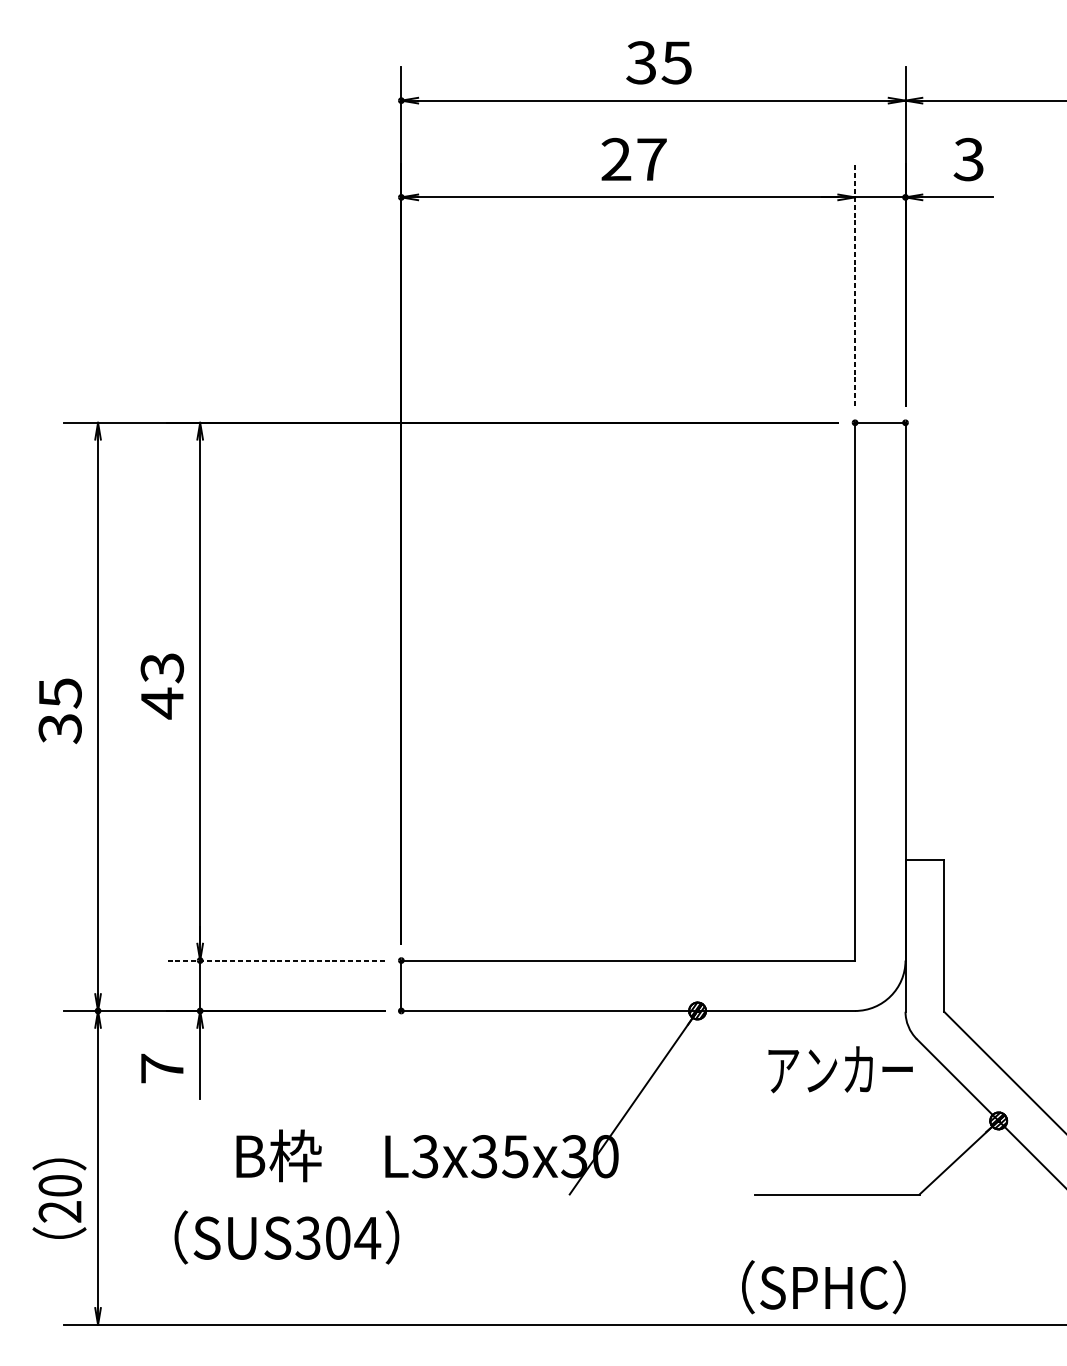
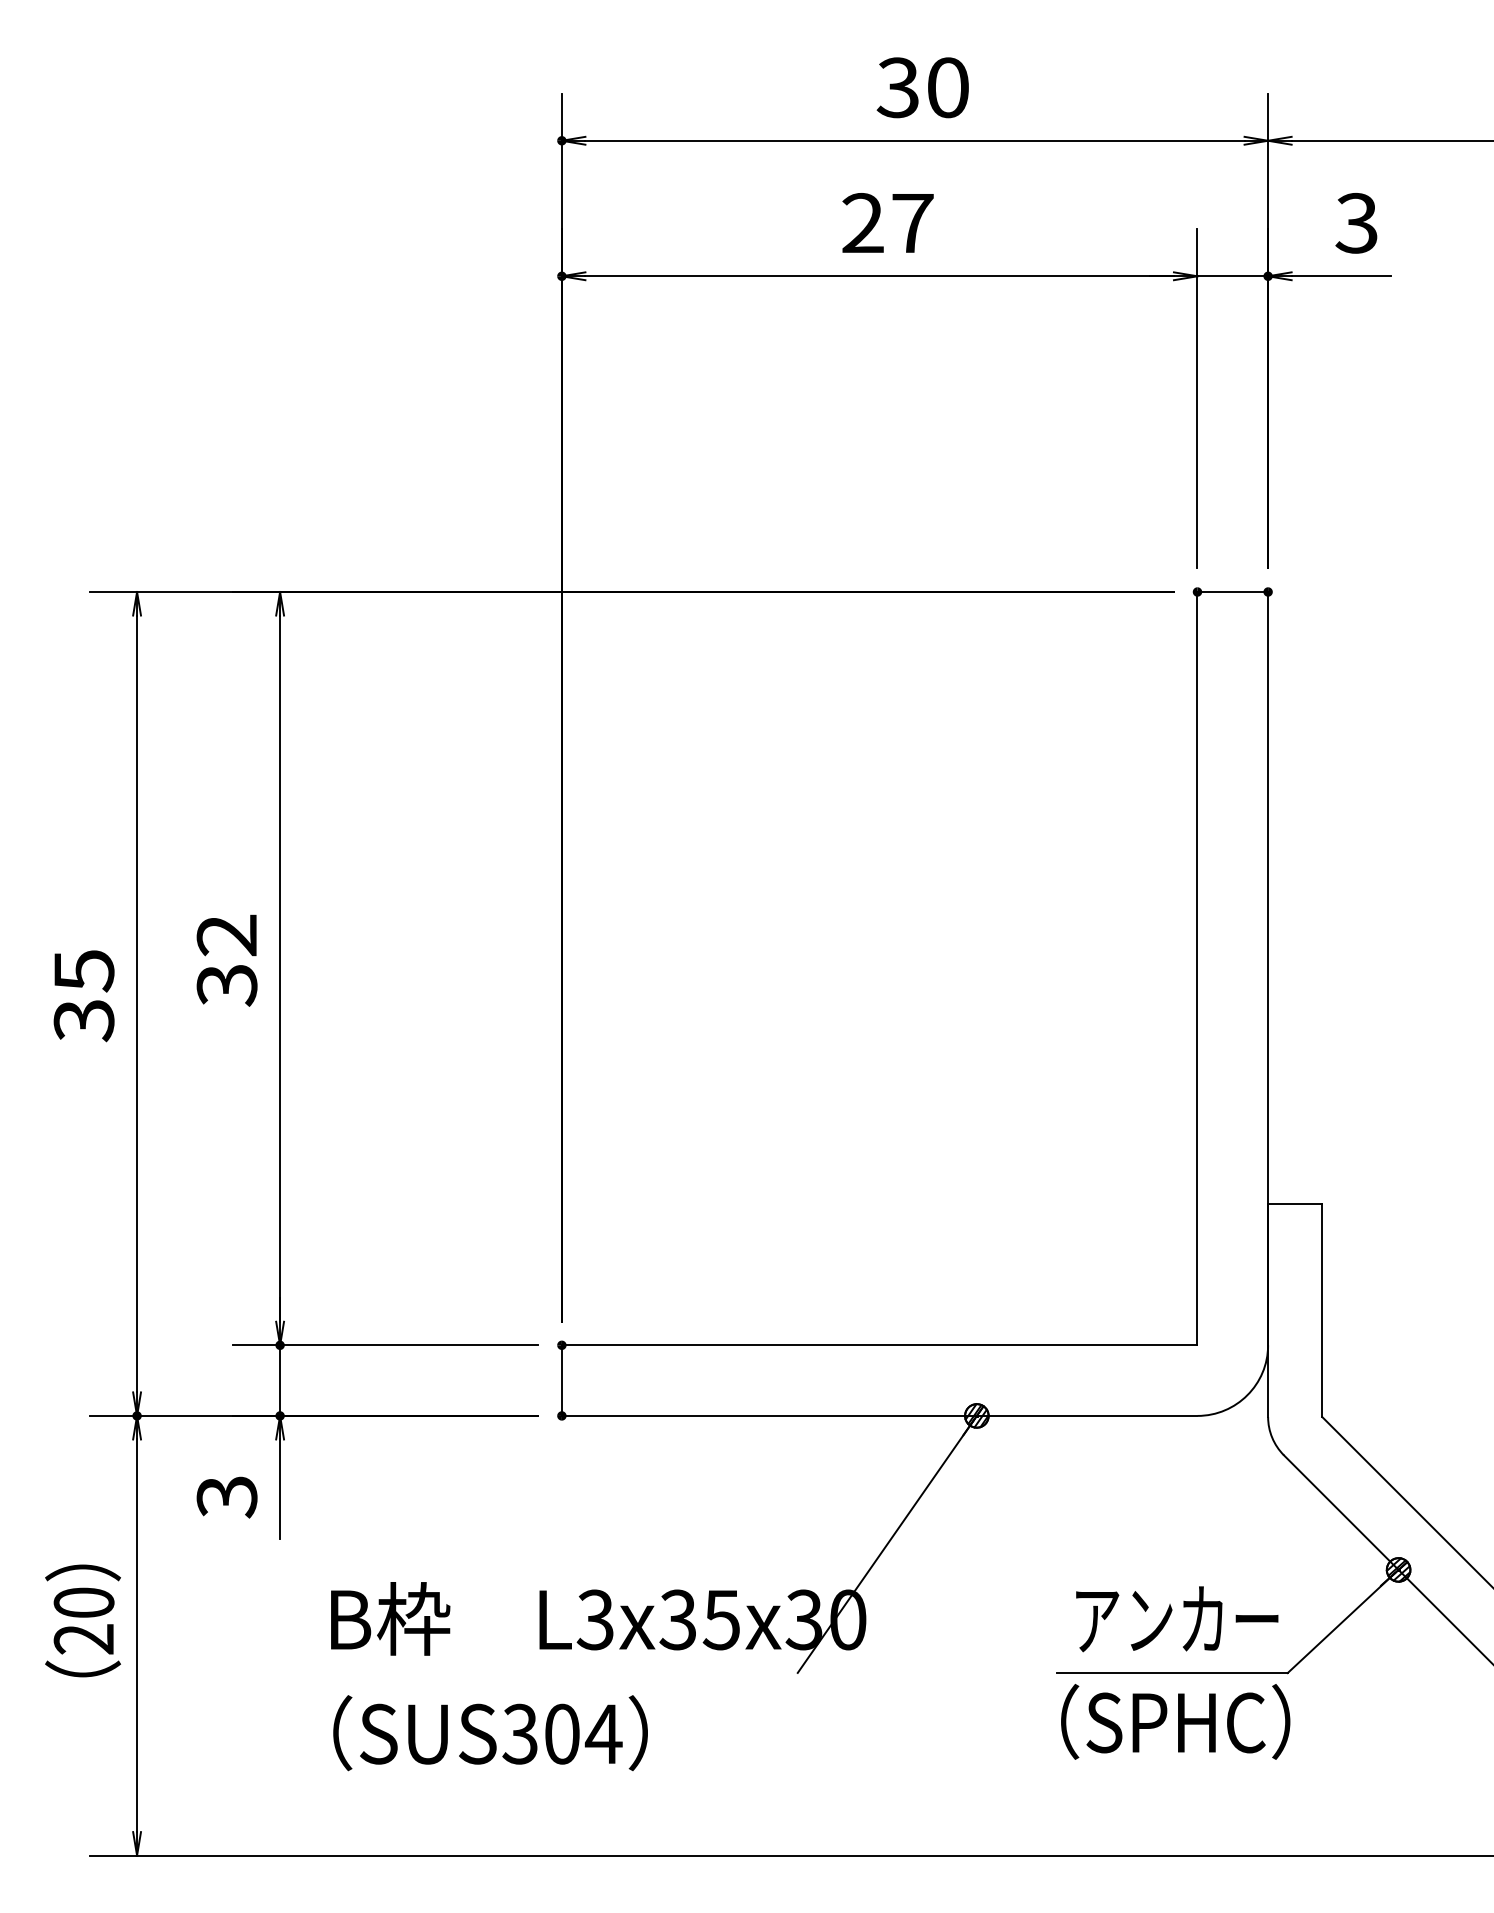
text: (676, 62) -> (947, 87), 35 -> 30
line: (855, 284) -> (1197, 398), dashed -> solid
text: (161, 685) -> (226, 960), 43 -> 32
line: (275, 960) -> (385, 1345), dashed -> solid
text: (161, 1069) -> (226, 1497), 7 -> 3
text: (840, 1069) -> (1177, 1619), moved
text: (59, 1198) -> (82, 1620), moved
text: (286, 1237) -> (490, 1733), moved
text: (823, 1286) -> (1175, 1721), moved

